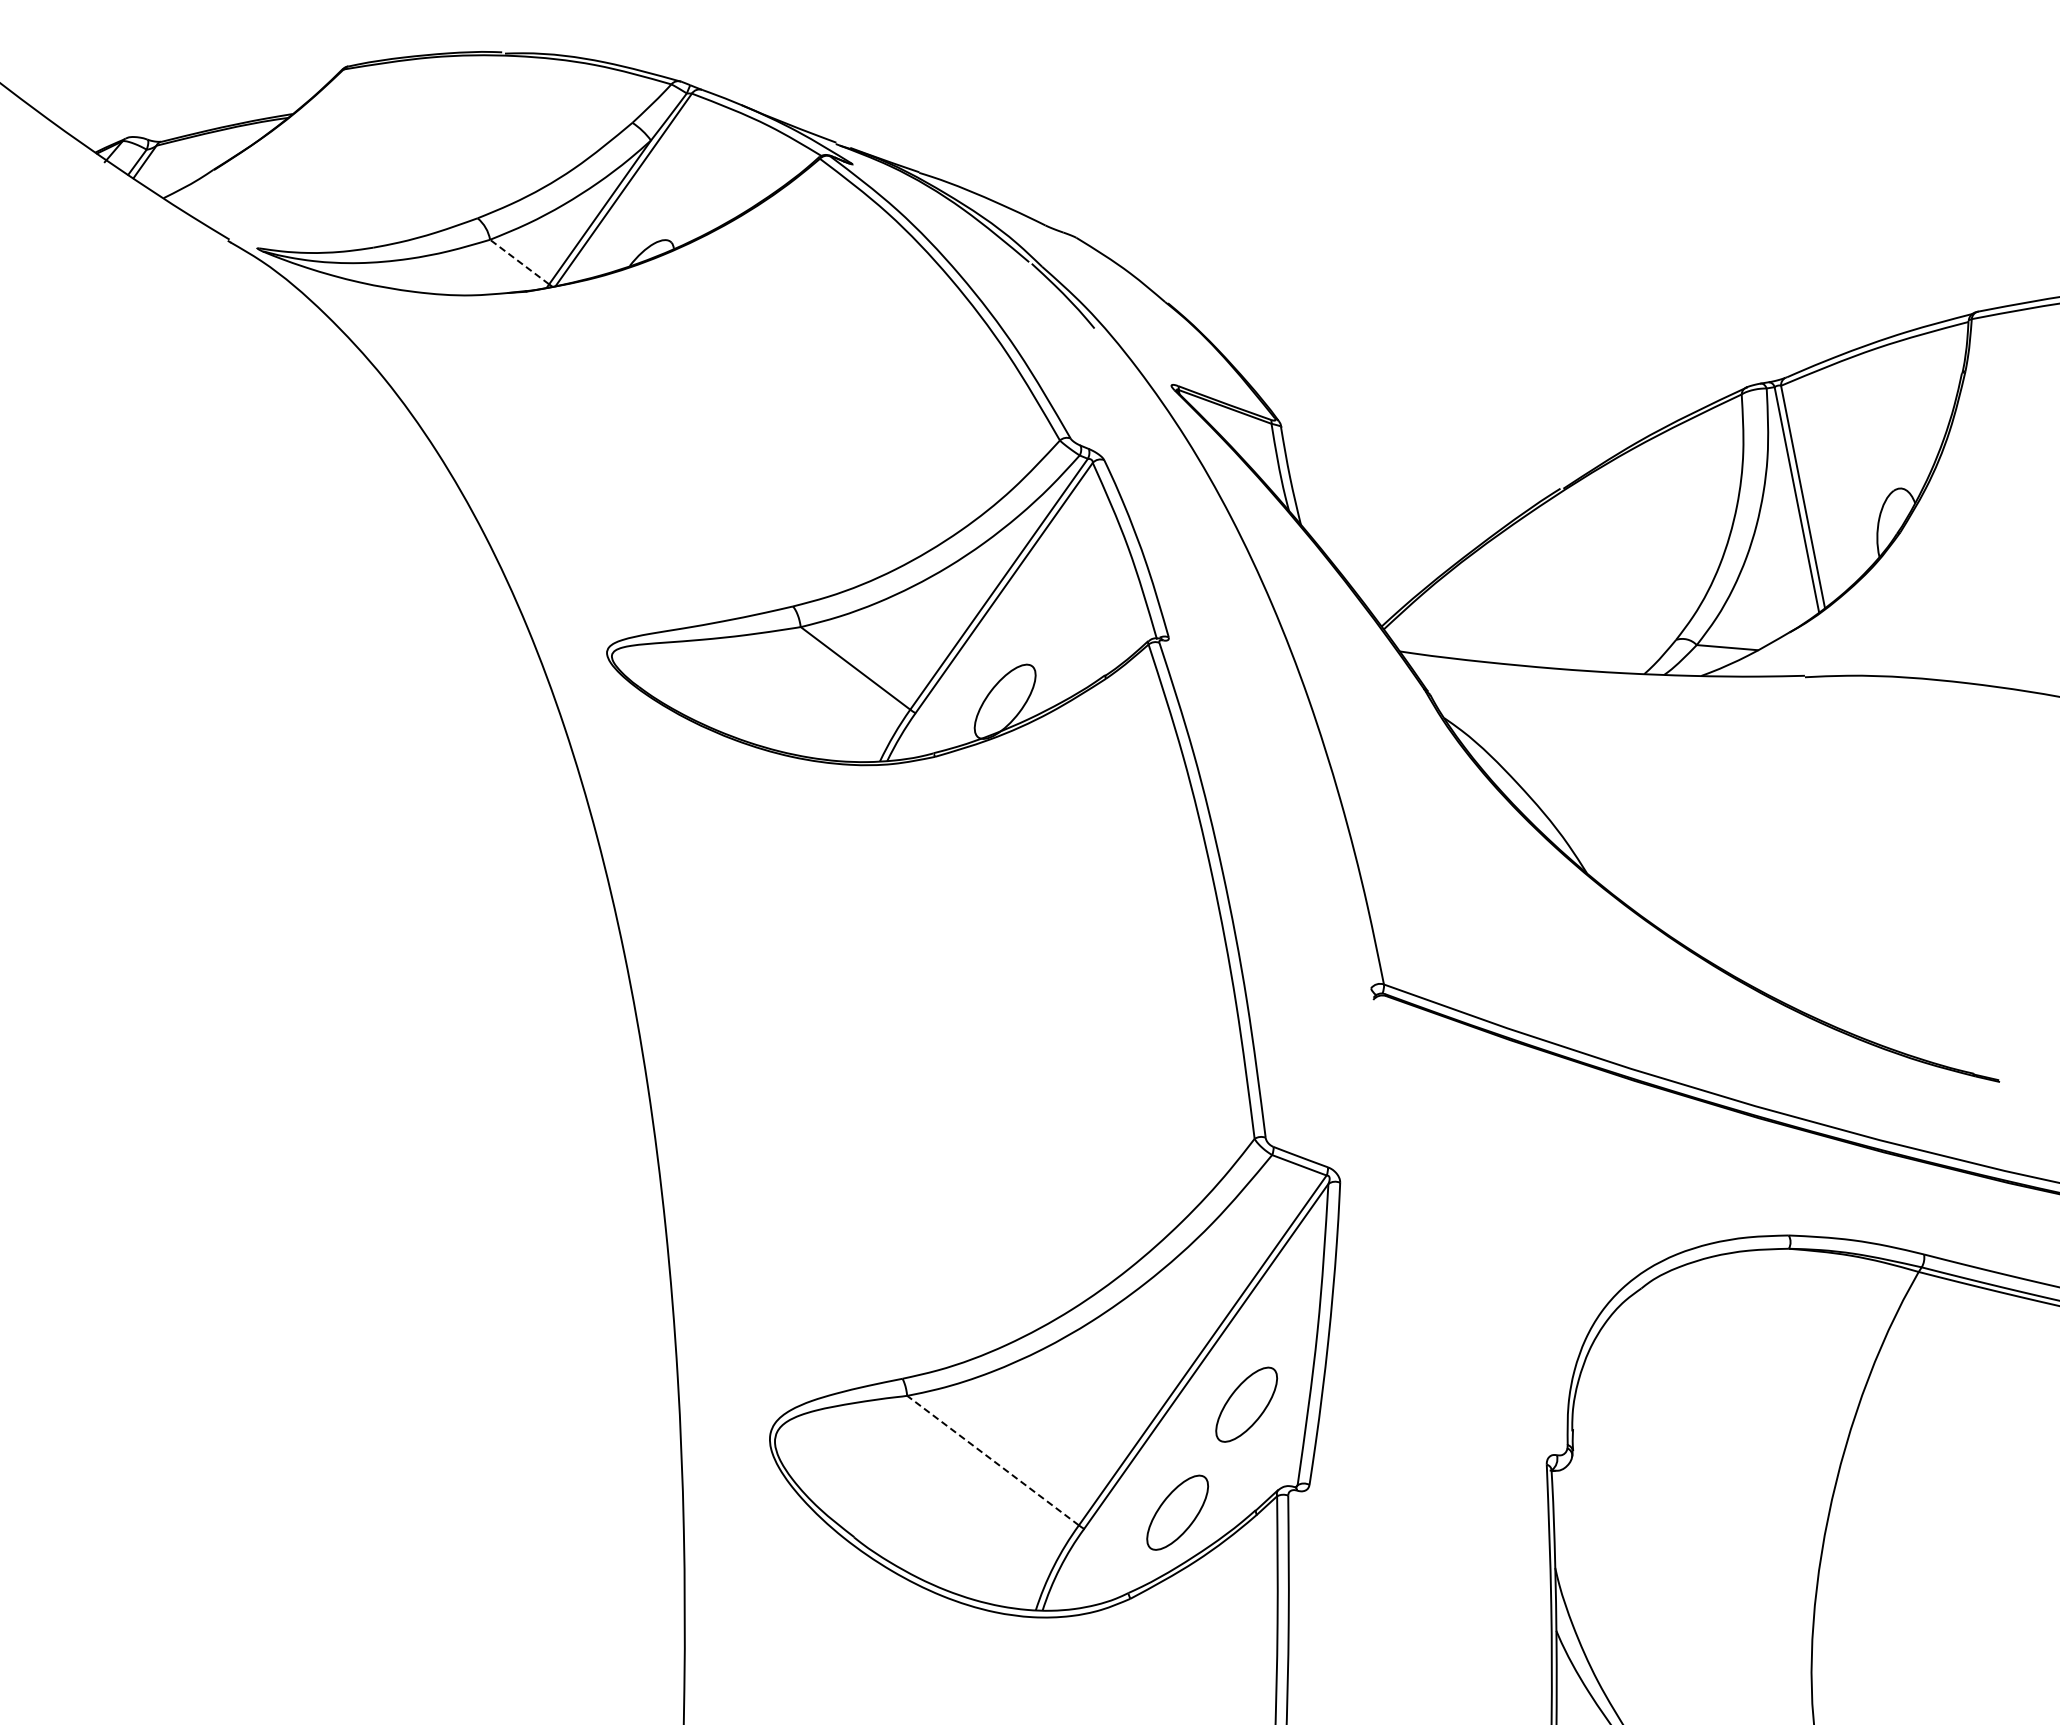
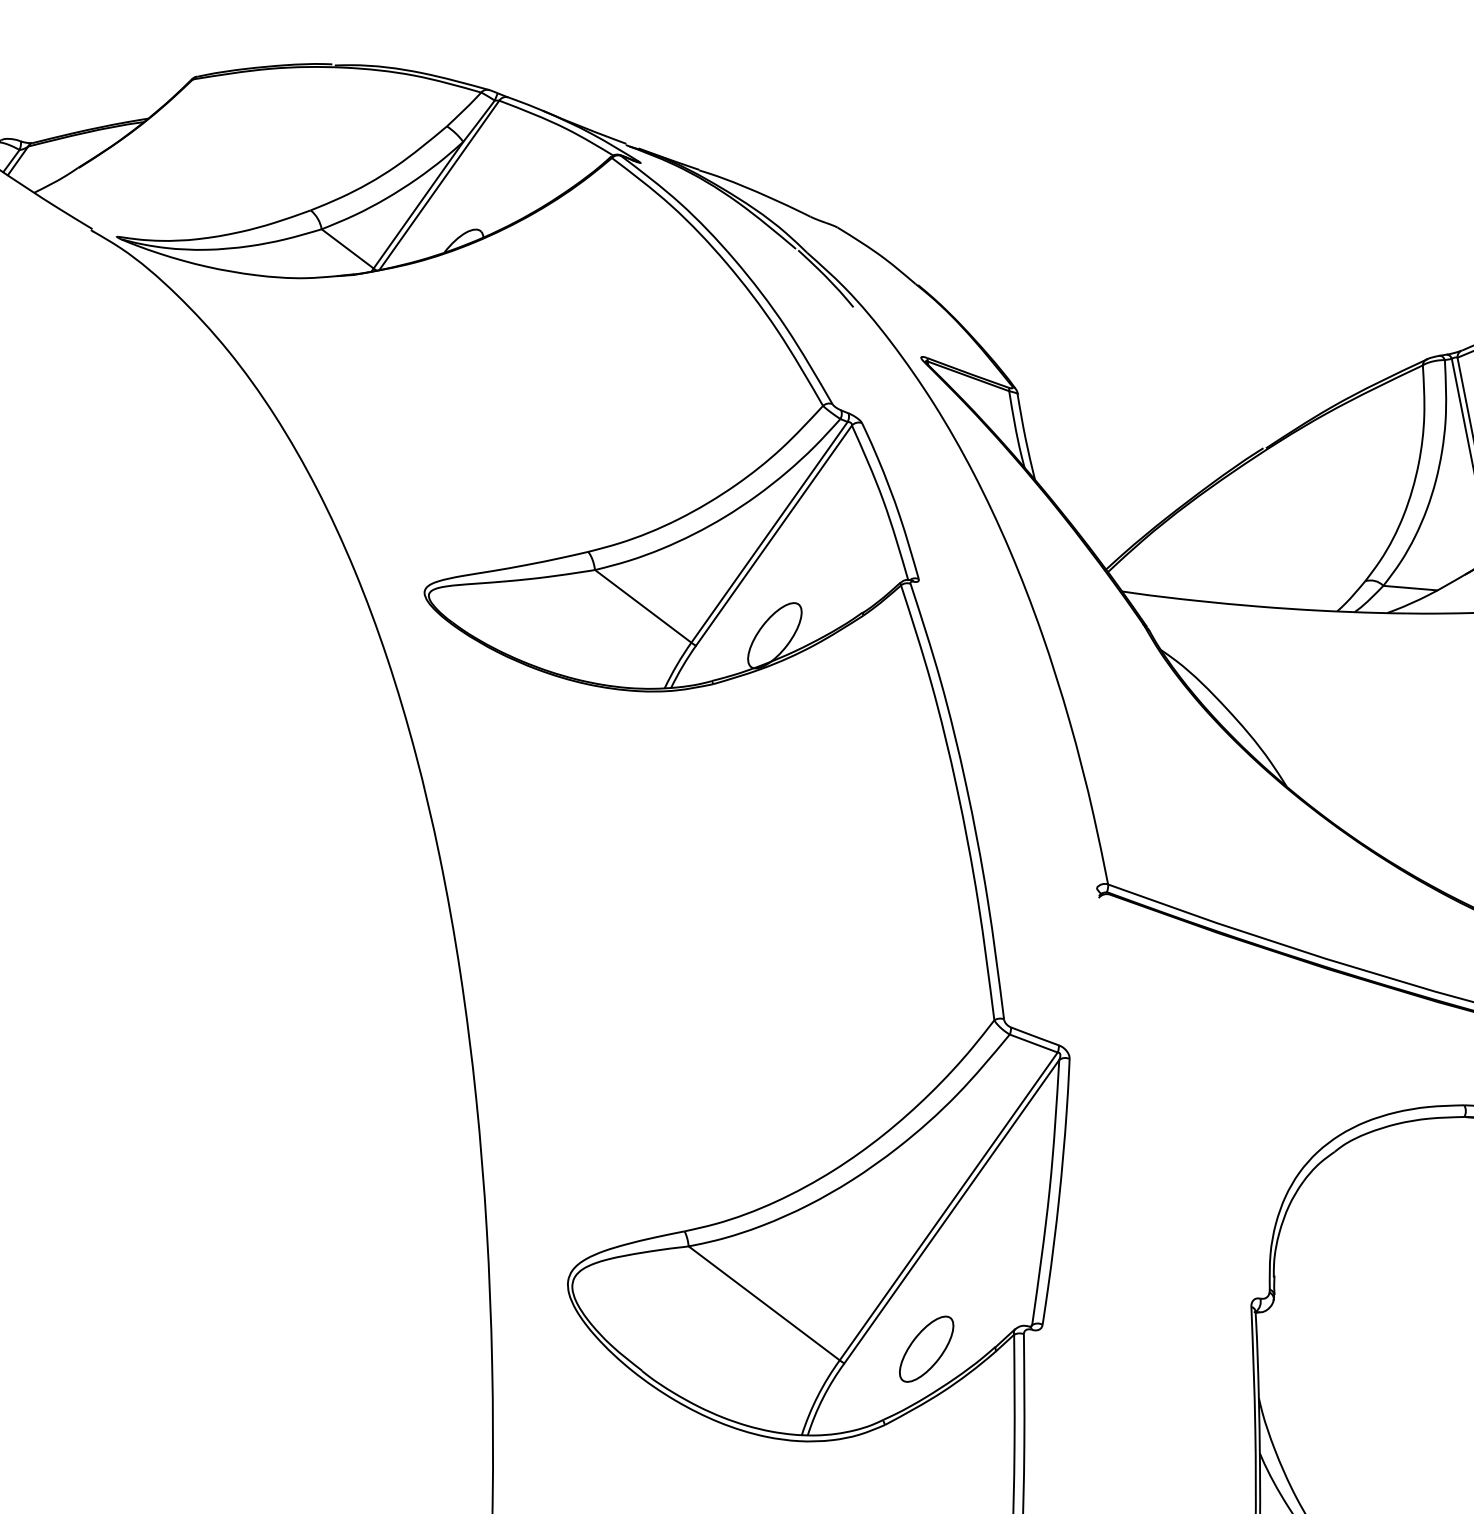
line: (519, 262) -> (347, 249), dashed -> solid
part: (1246, 1404) -> (987, 1253), removed
line: (993, 1460) -> (764, 1303), dashed -> solid

